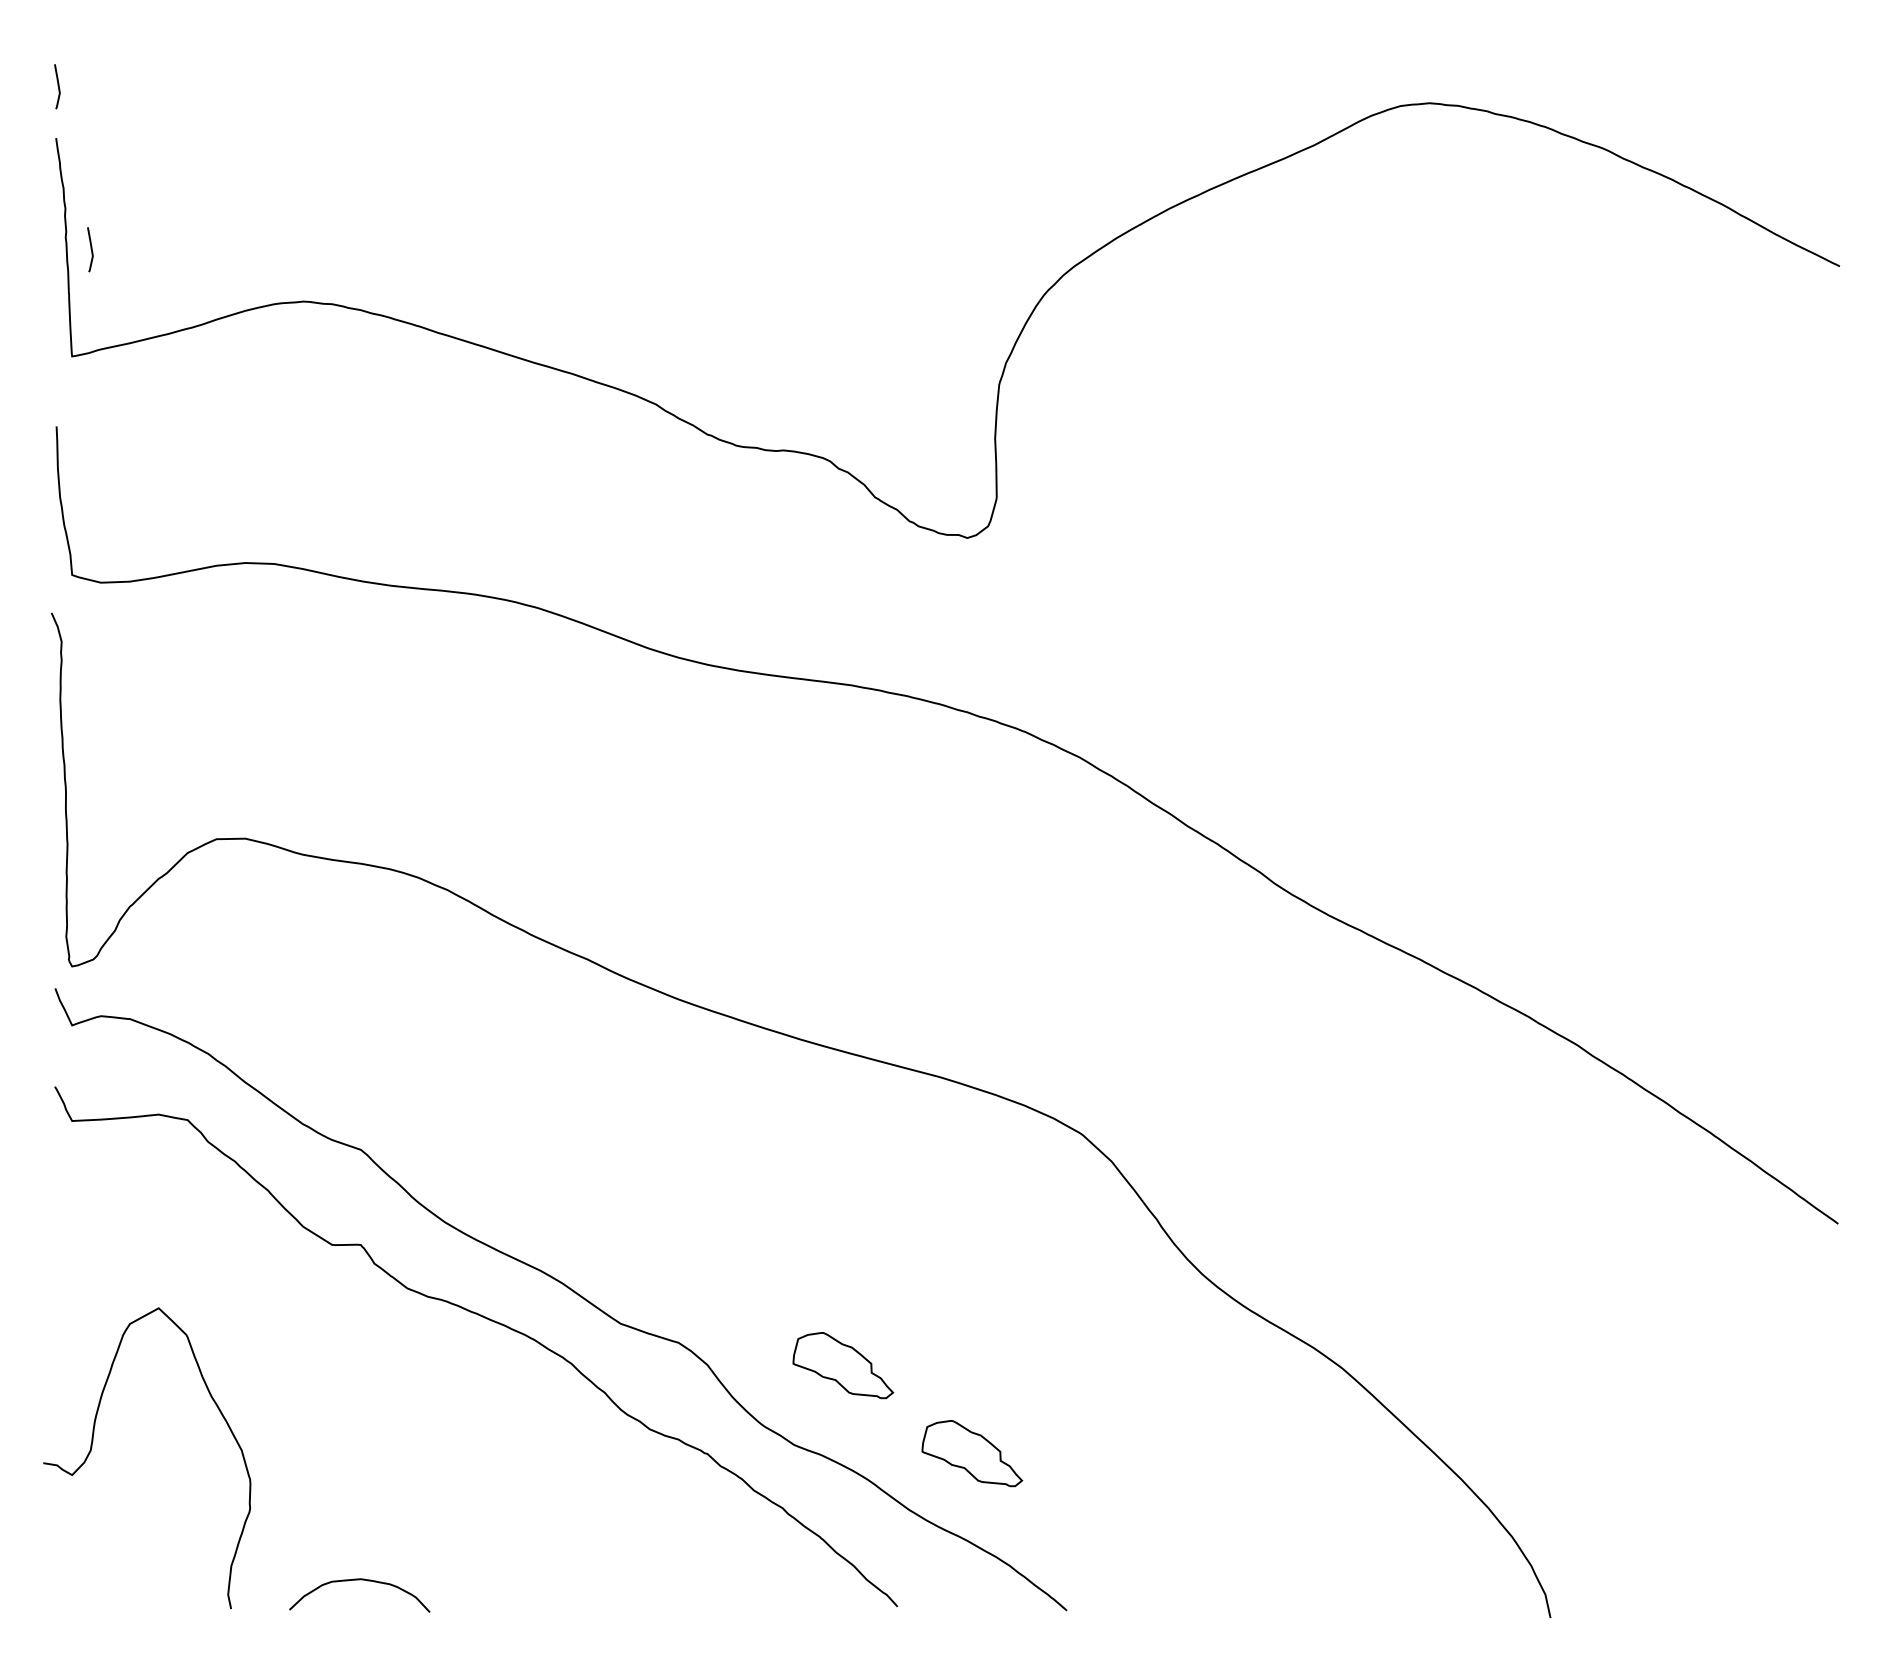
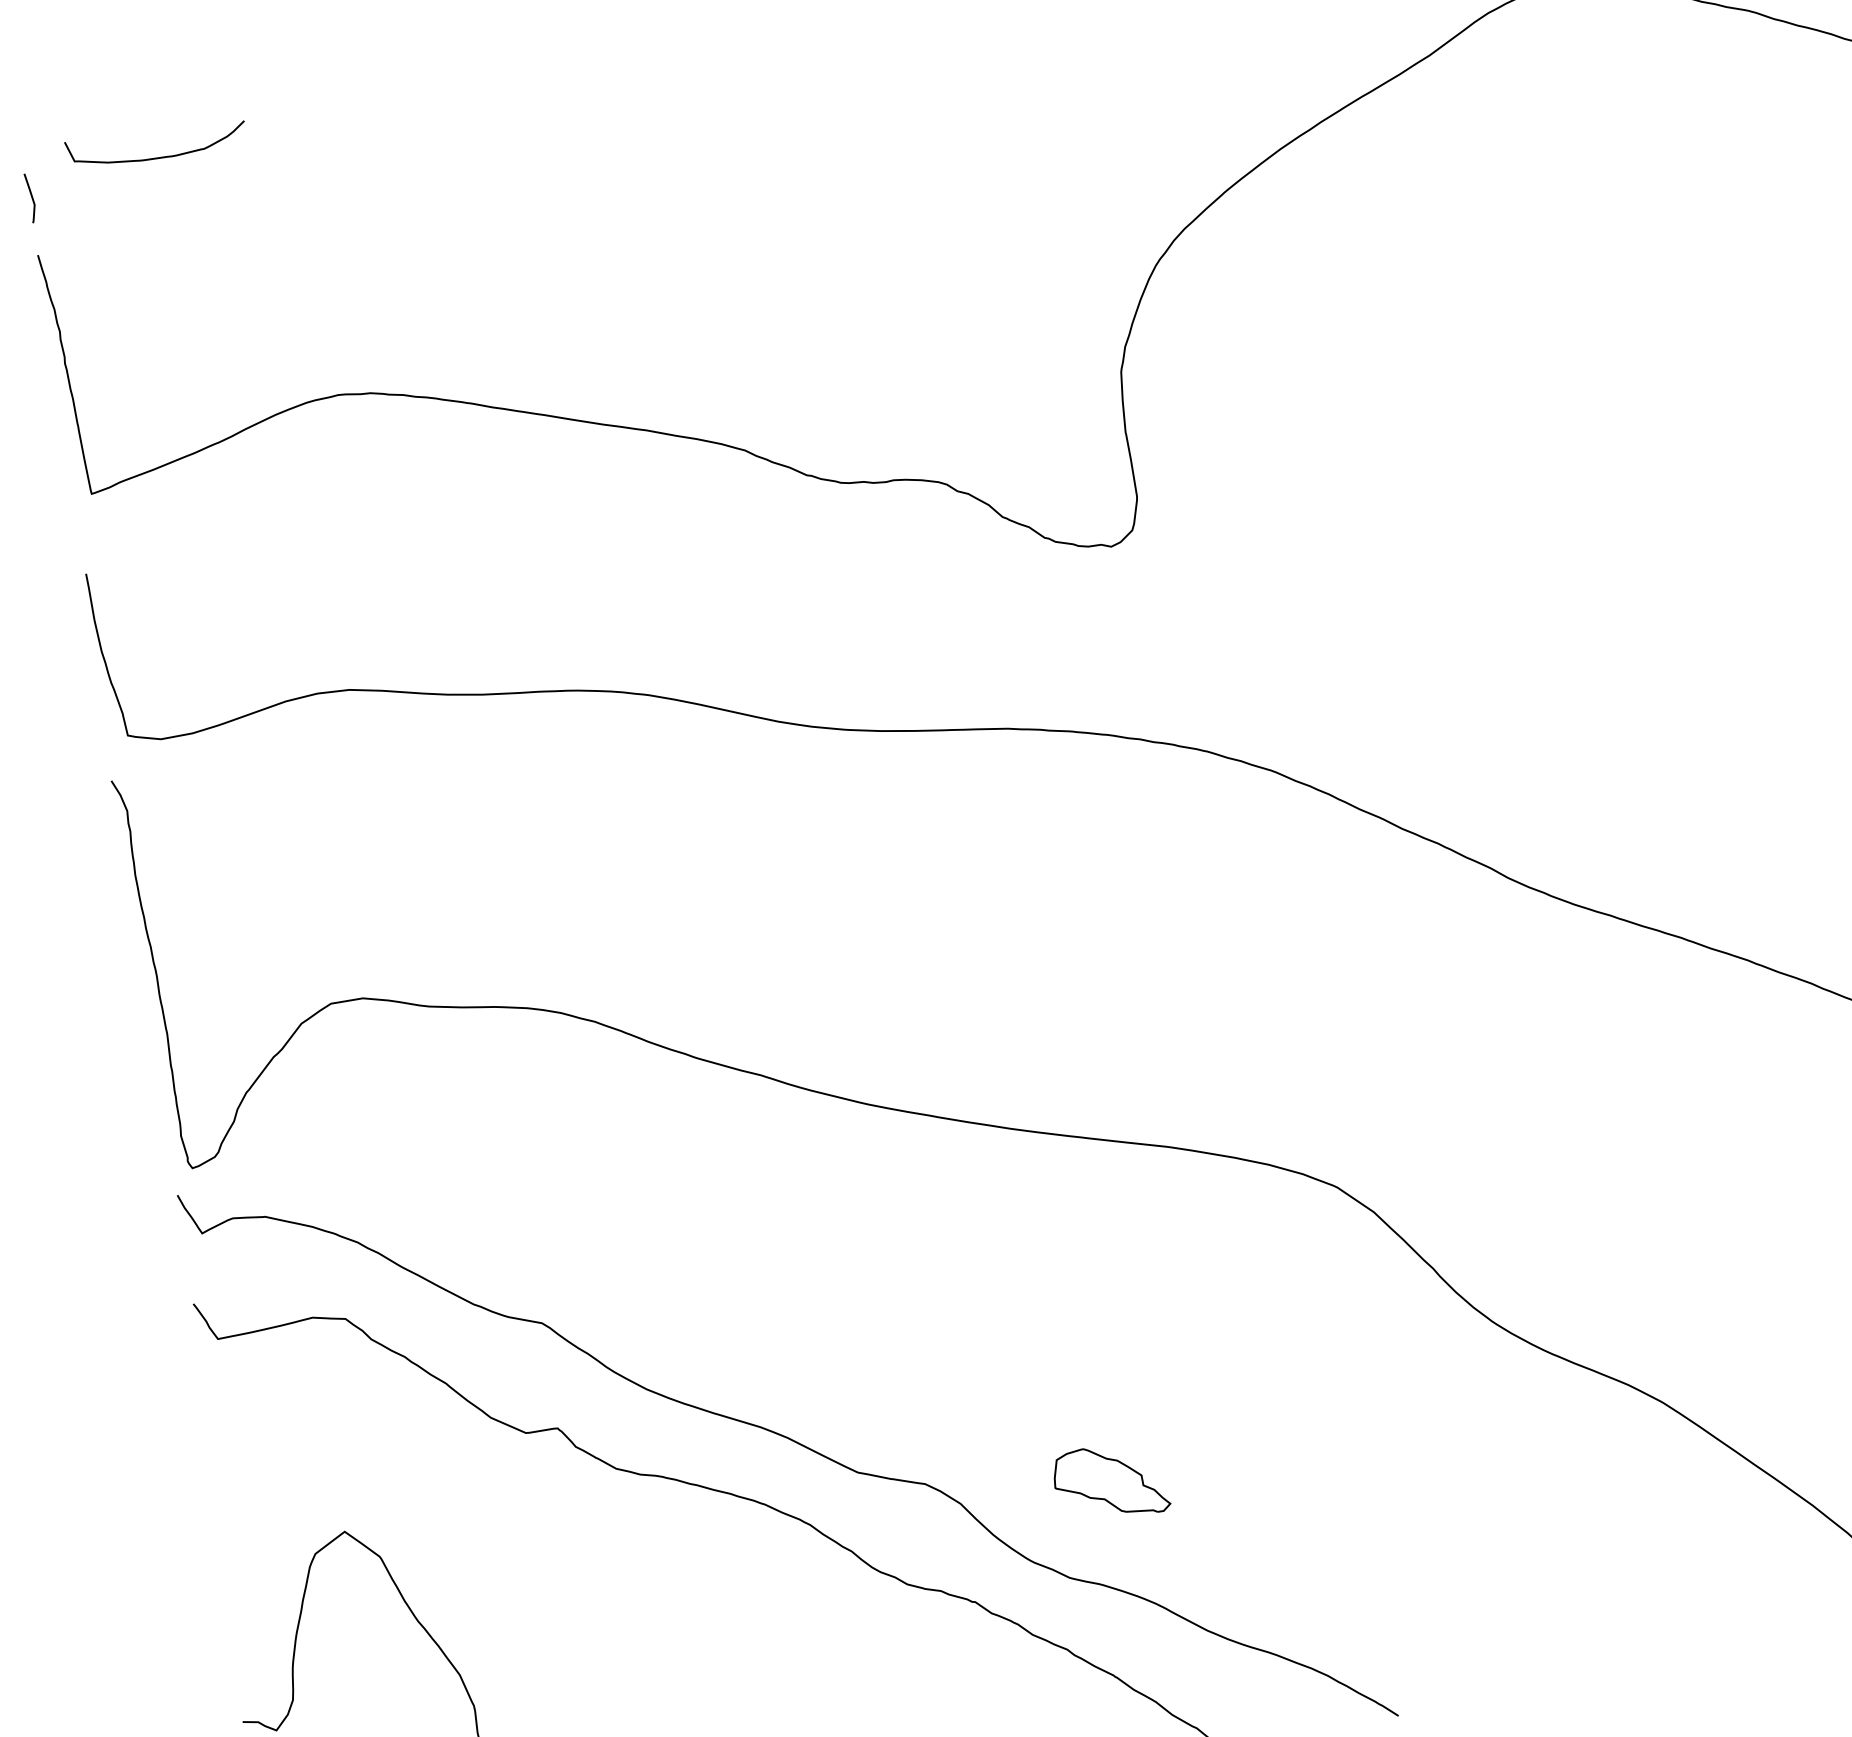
curve: (175, 67) -> (158, 157), added
curve: (90, 249) -> (94, 372), removed
part: (972, 1453) -> (1268, 1557), removed

